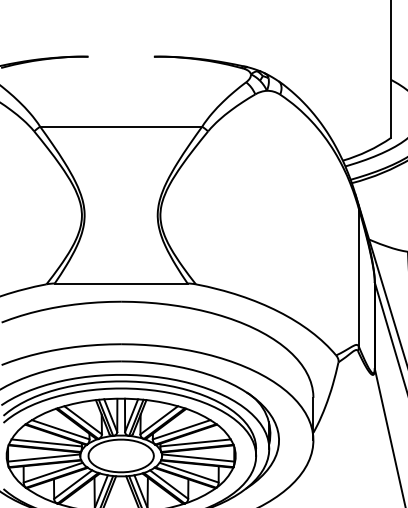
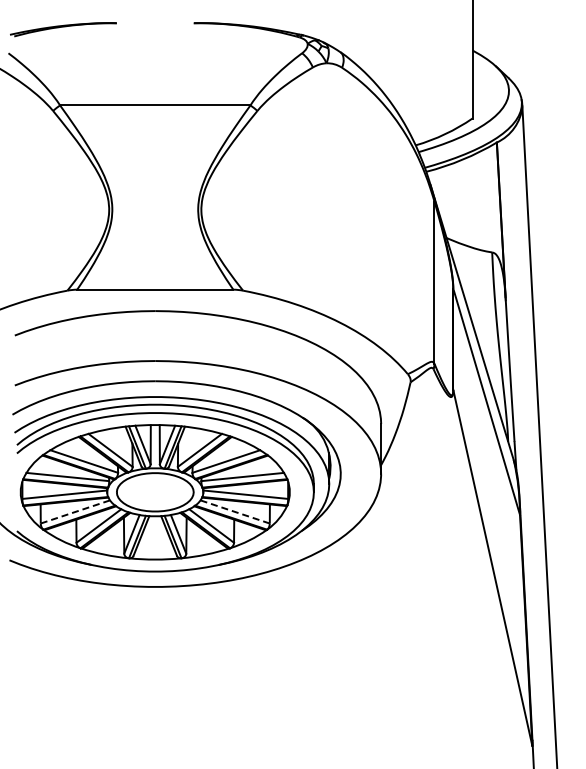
line: (53, 472) -> (75, 511), solid -> dashed
line: (189, 472) -> (235, 511), solid -> dashed

